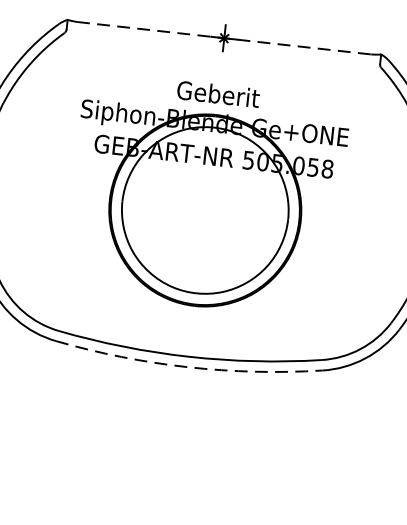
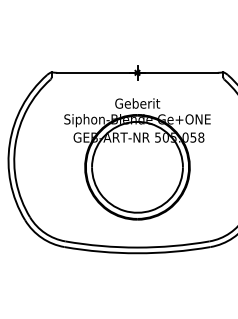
line: (224, 37) -> (137, 72), dashed -> solid
arc: (187, 367) -> (137, 253), dashed -> solid

